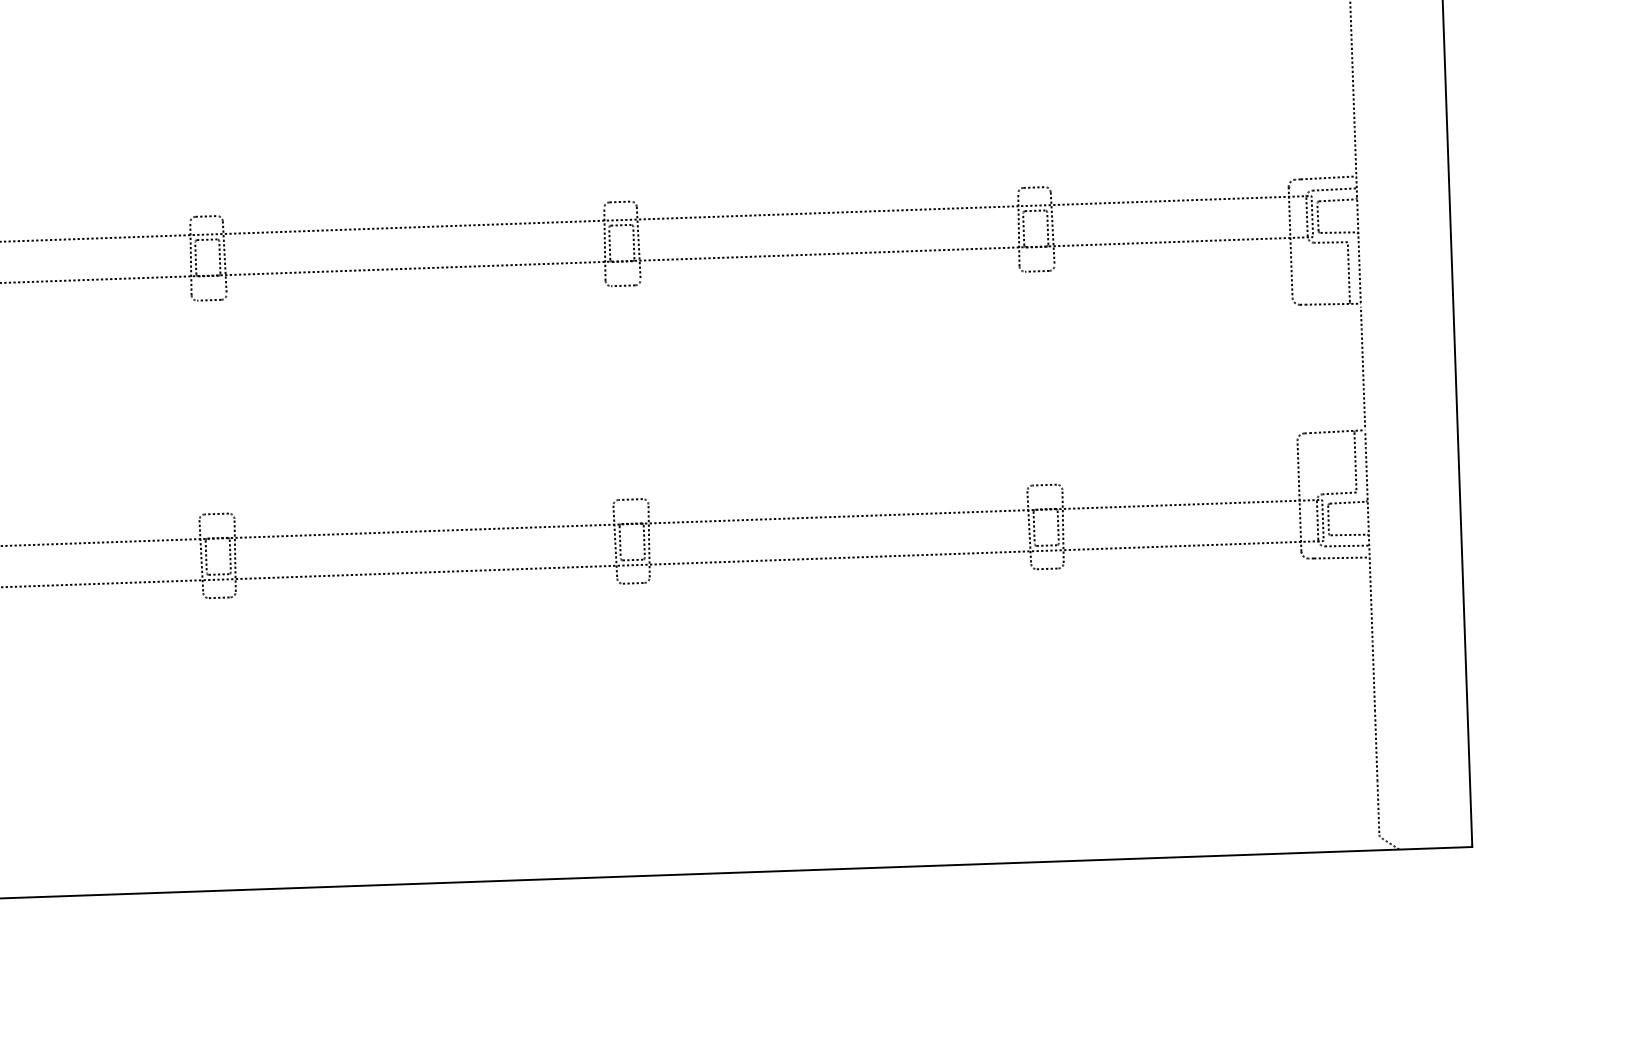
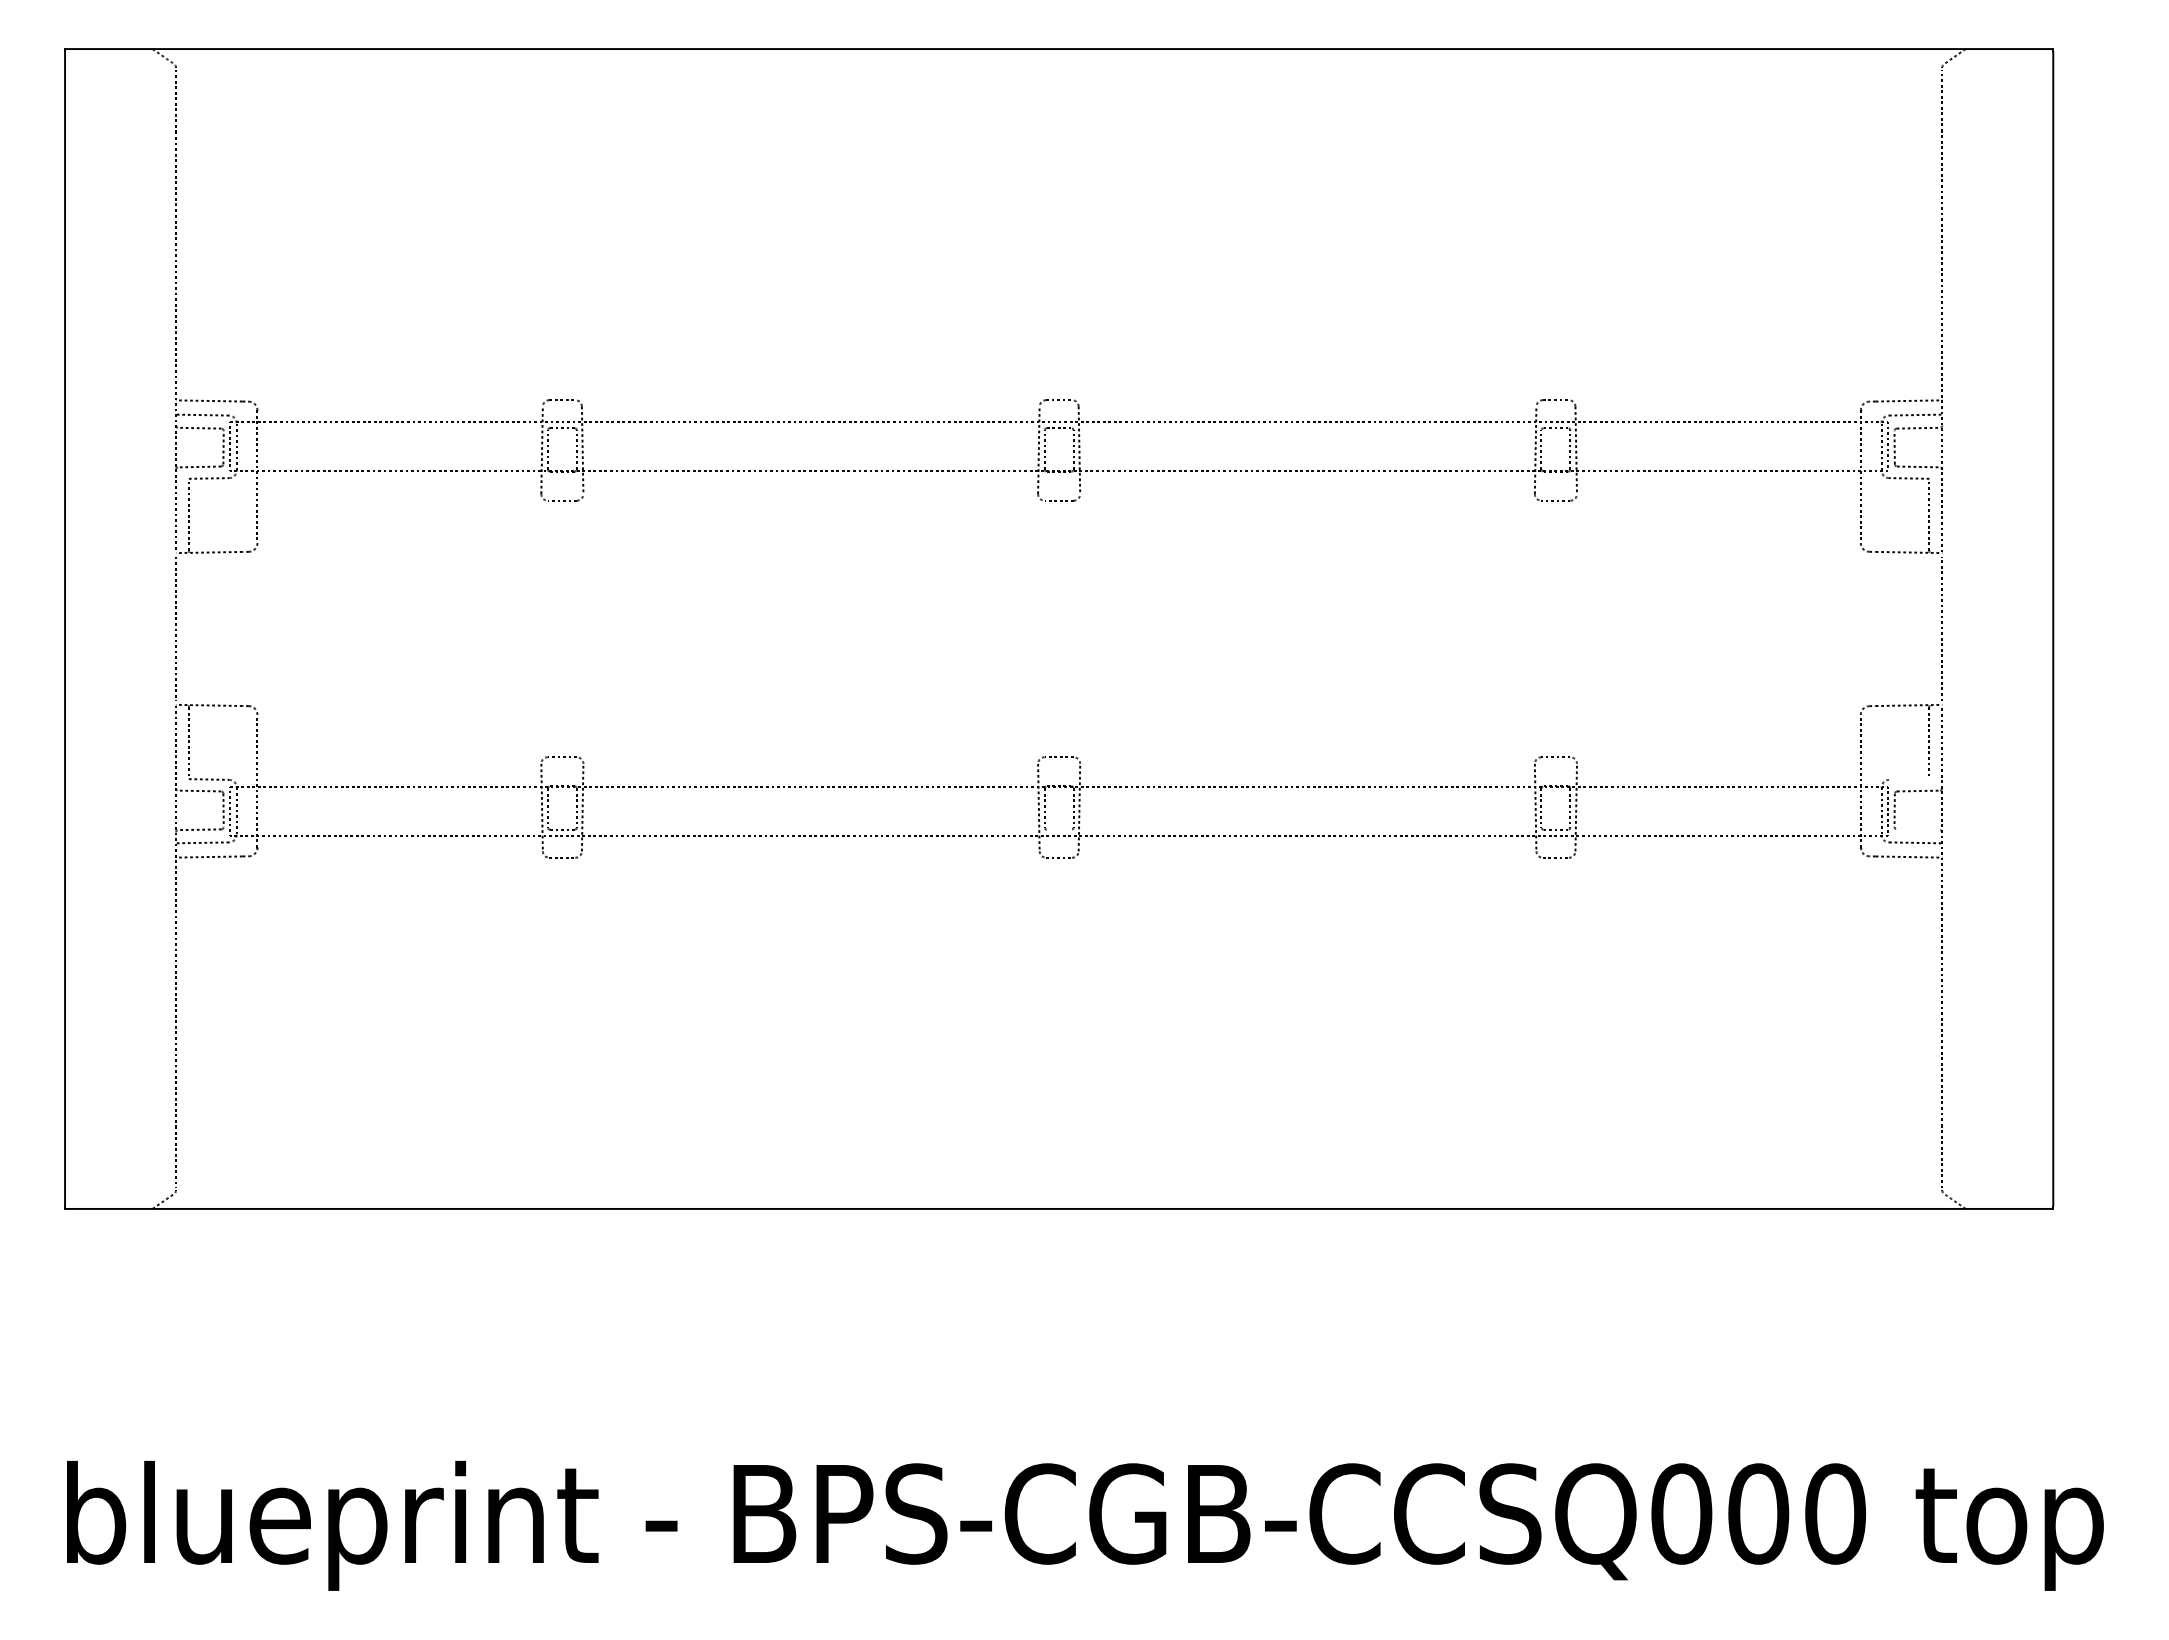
line: (1339, 493) -> (1909, 779), removed
line: (1348, 534) -> (1918, 829), removed
line: (632, 559) -> (1058, 829), removed

